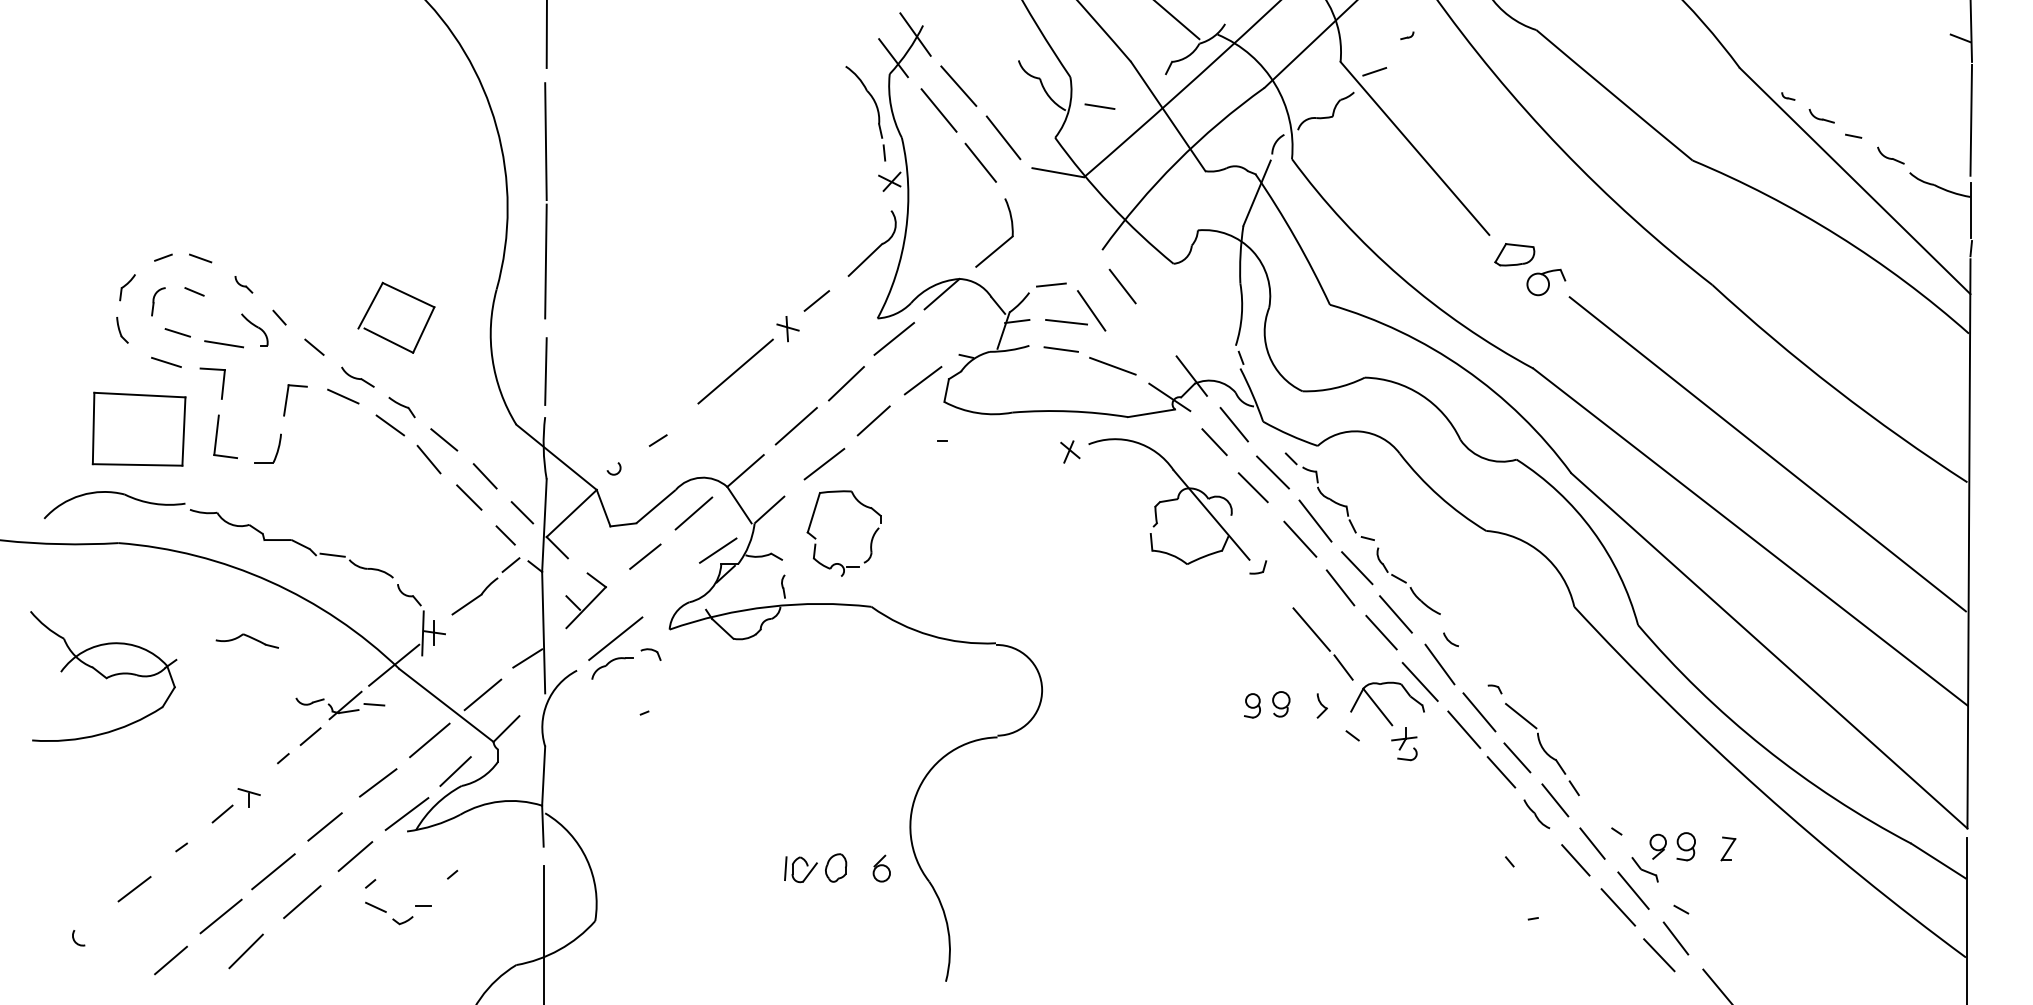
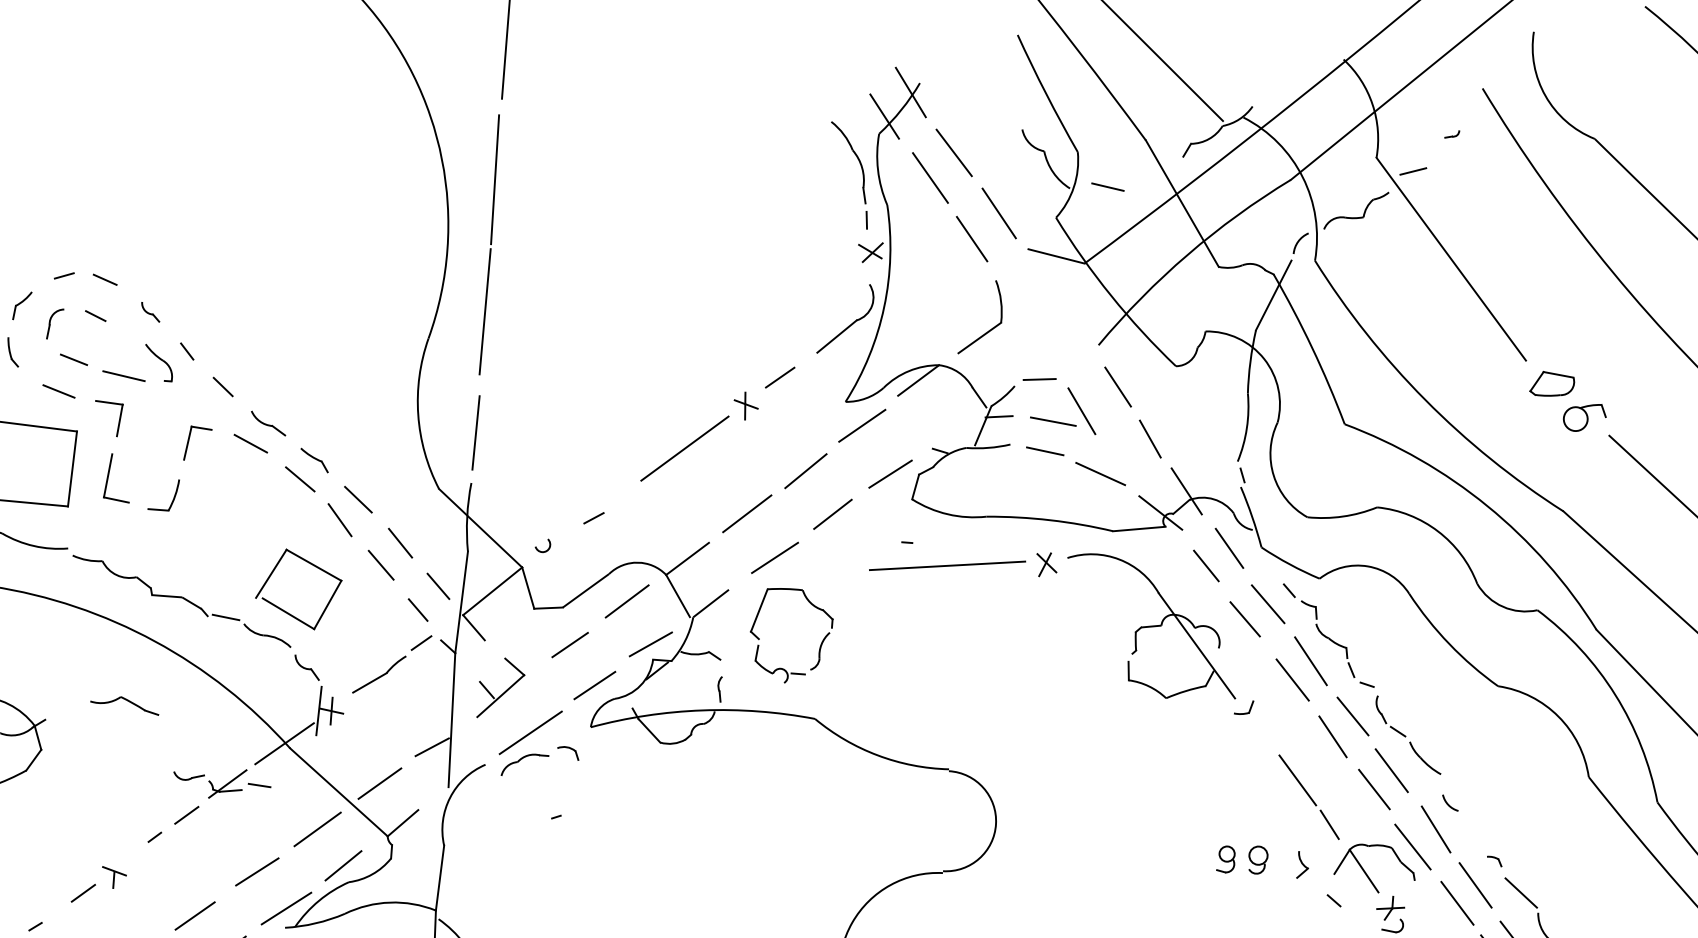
line: (1155, 331) -> (1150, 439), added
part: (385, 337) -> (285, 610), moved
line: (980, 459) -> (947, 565), added
line: (669, 591) -> (593, 685), added

